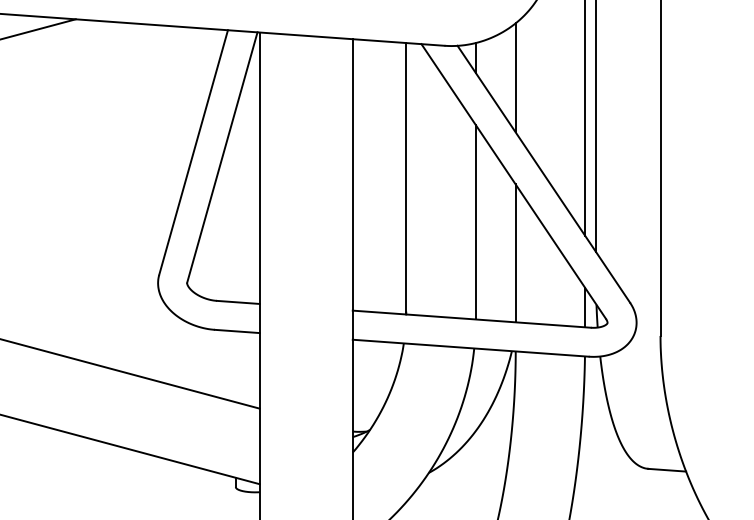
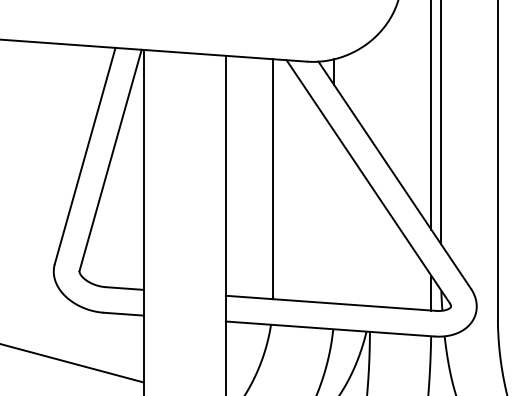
line: (515, 77) -> (369, 89), removed
line: (475, 221) -> (334, 216), removed
line: (515, 253) -> (369, 245), removed

